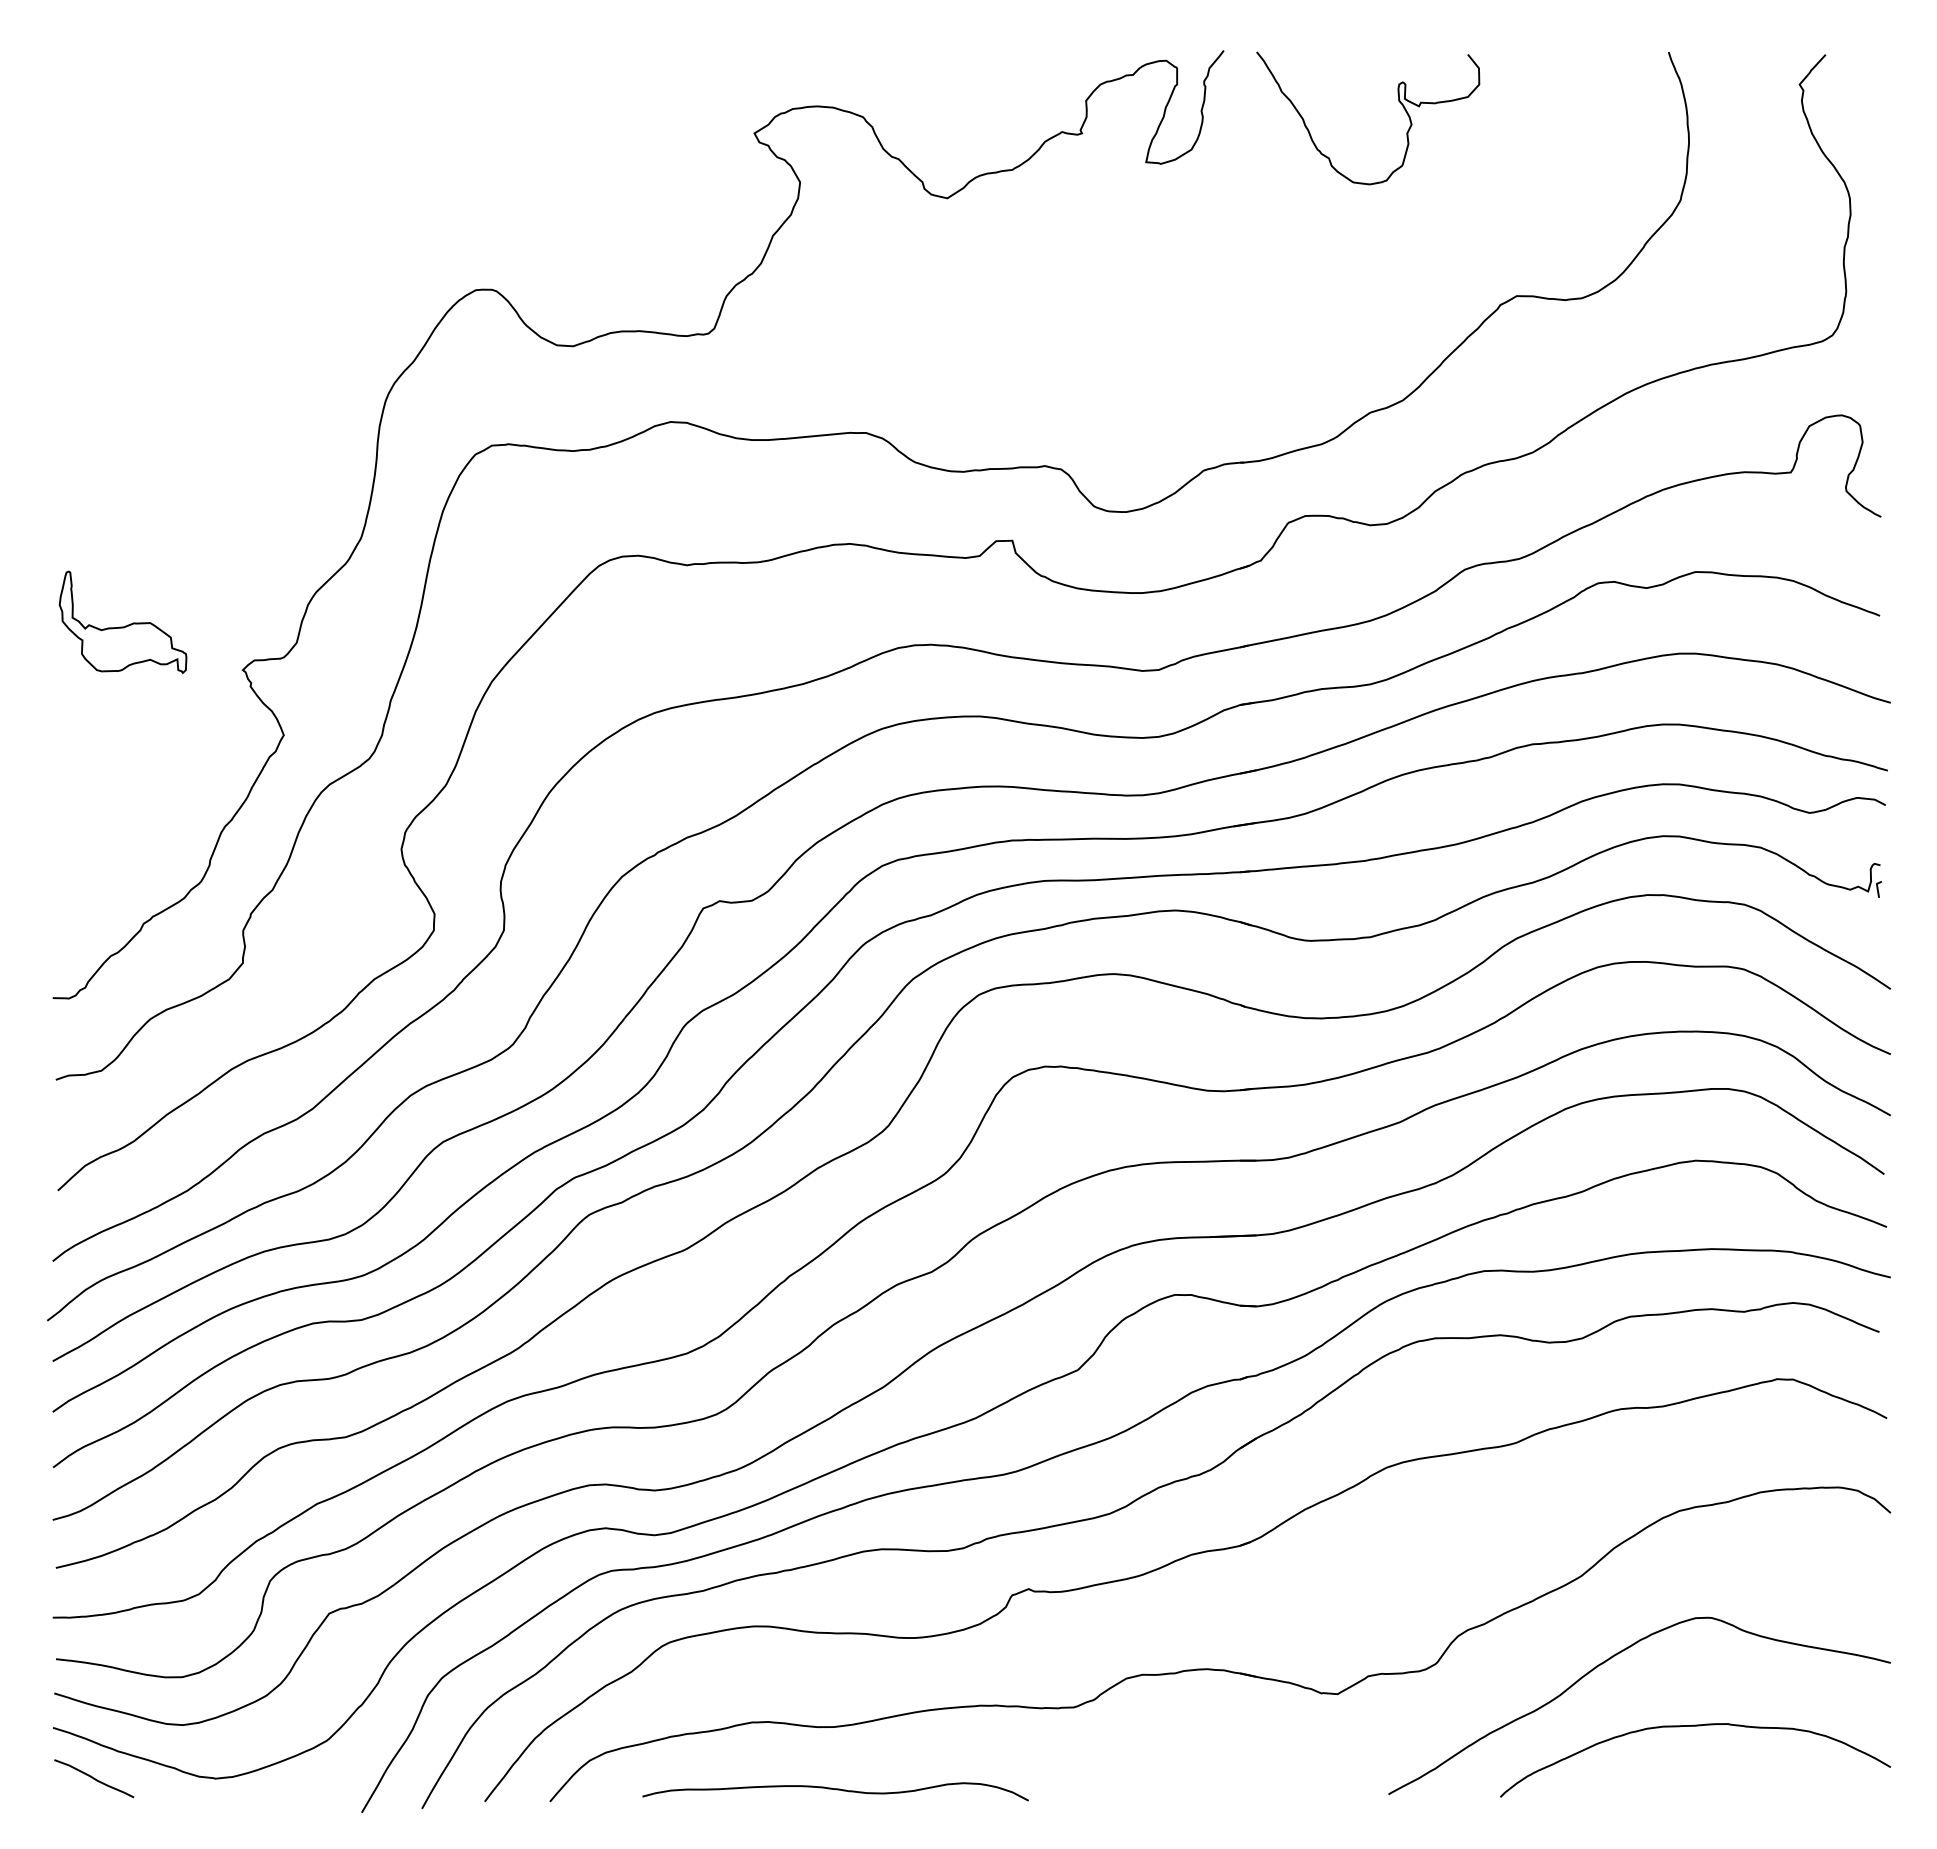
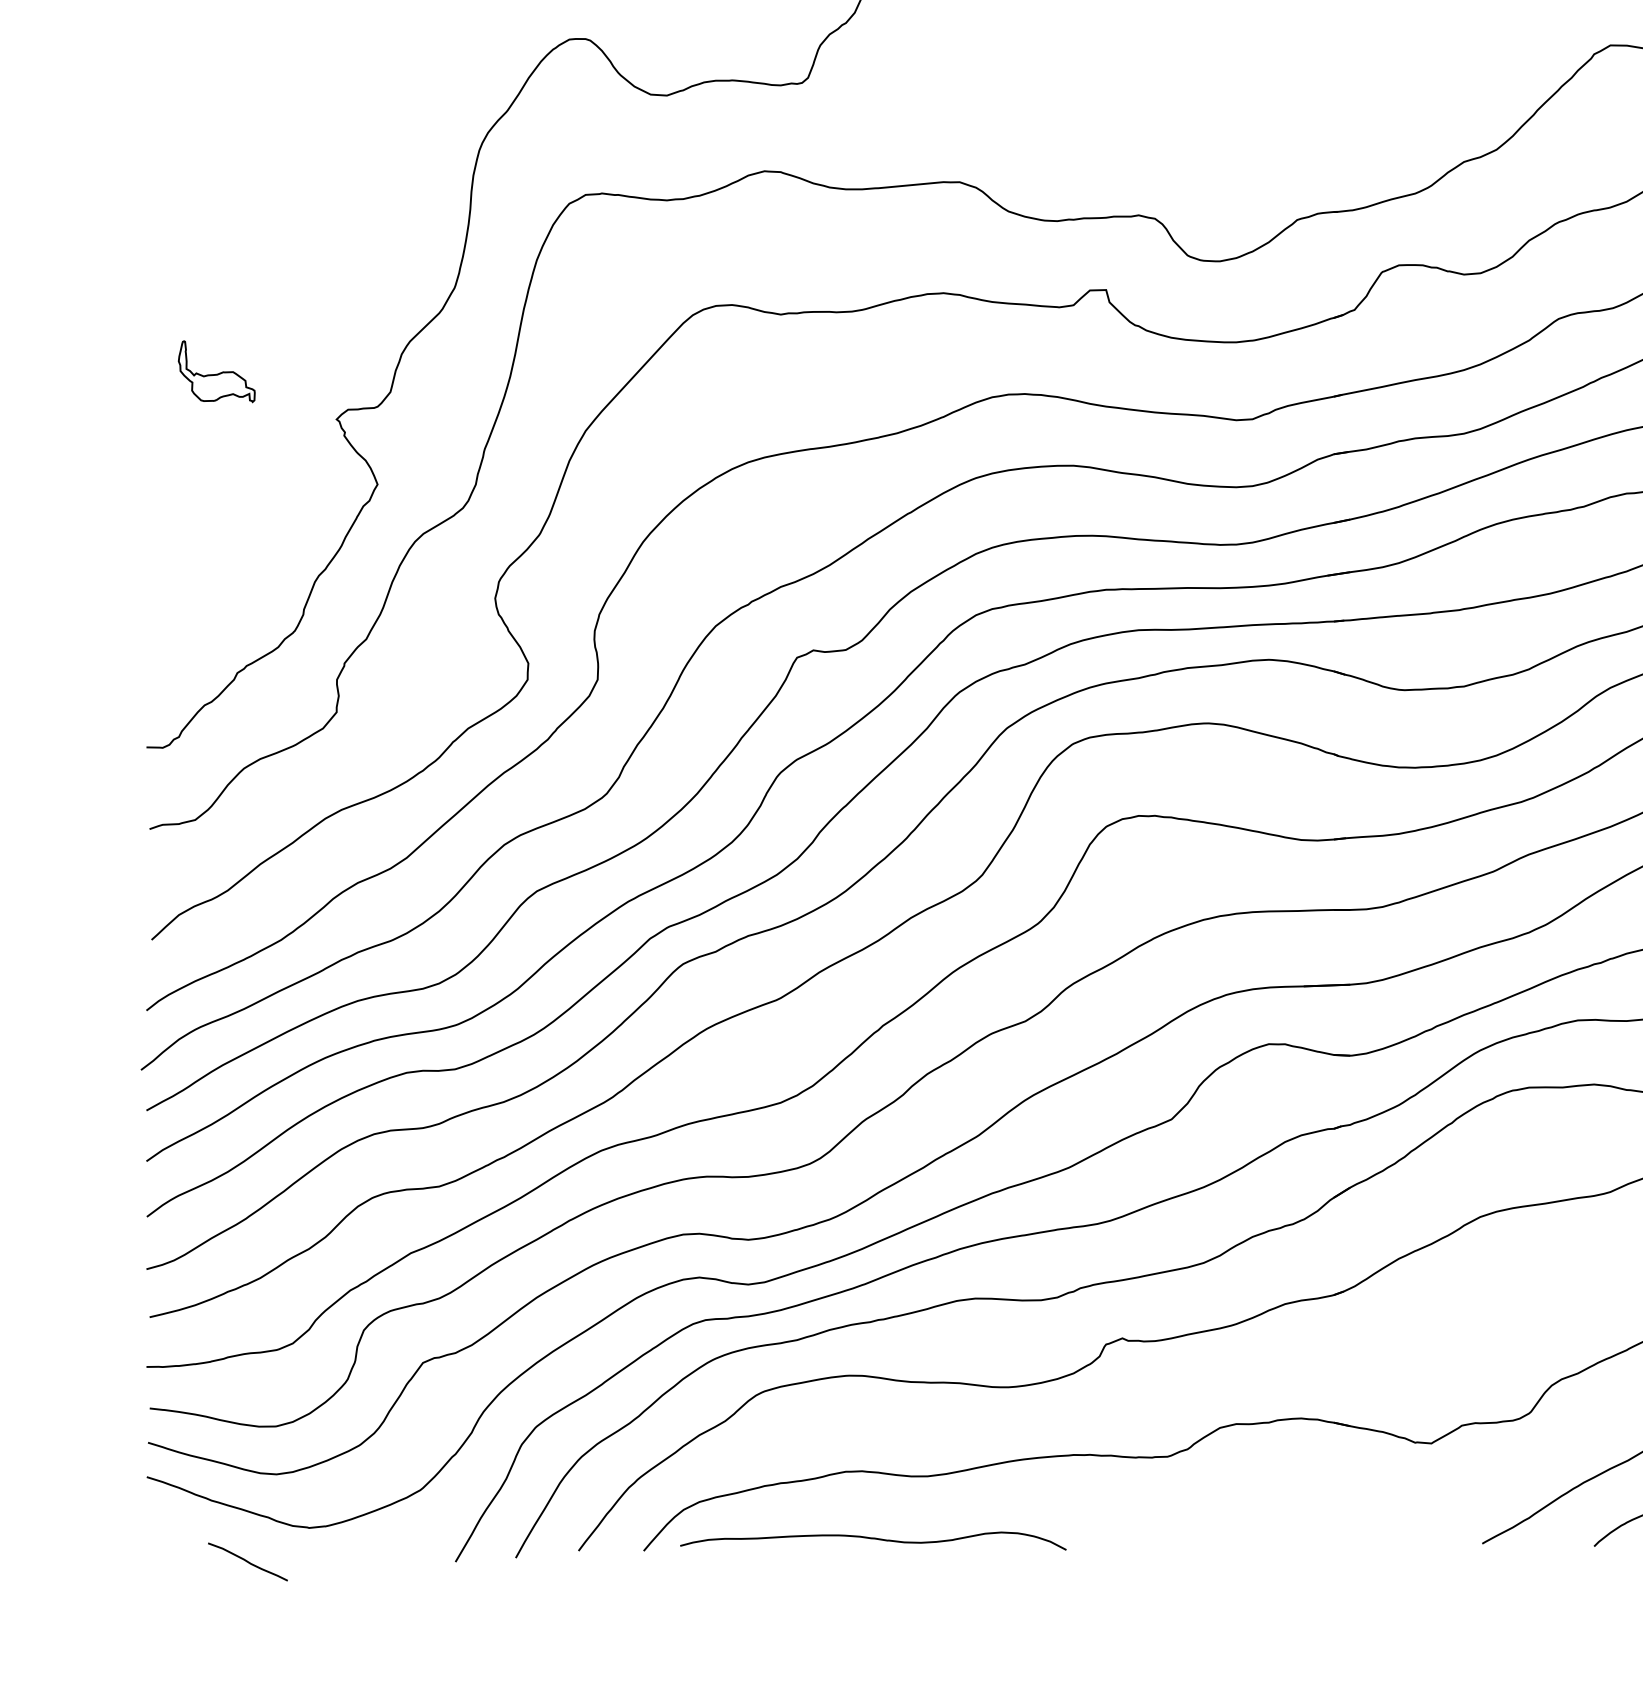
part: (122, 622) -> (216, 371), size x0.6
curve: (94, 1778) -> (248, 1561), moved
curve: (836, 1790) -> (874, 1539), moved

